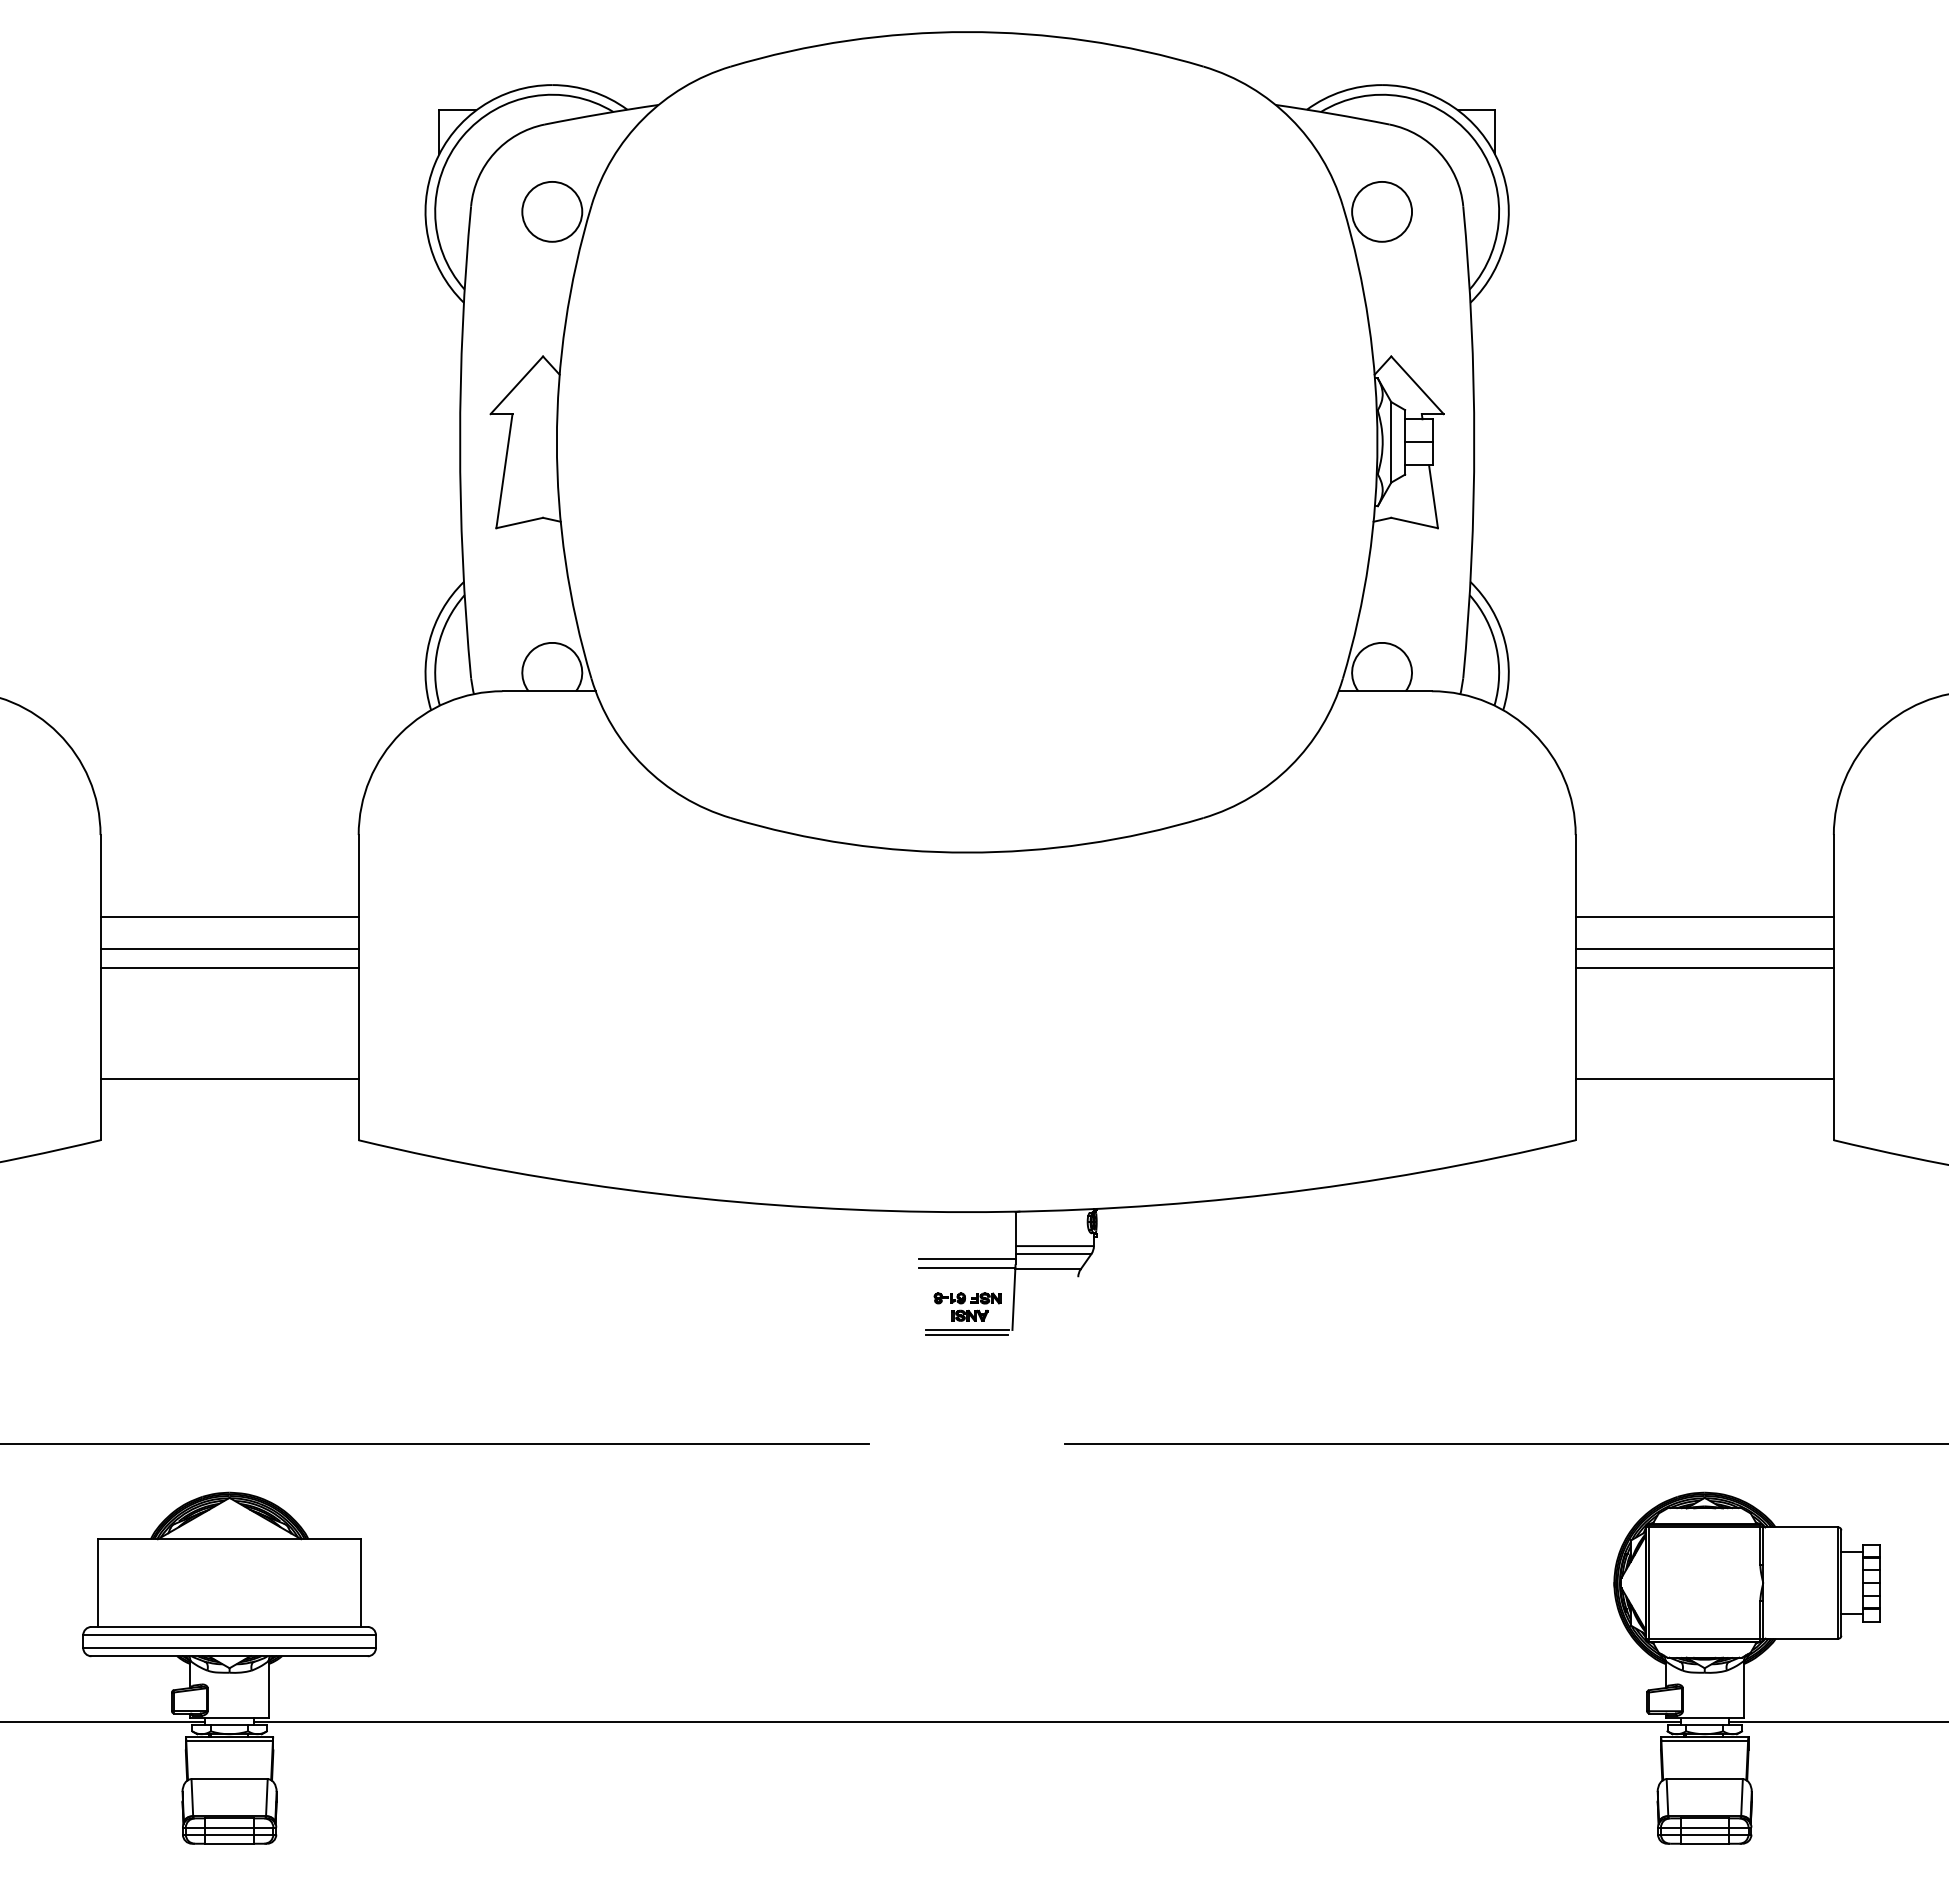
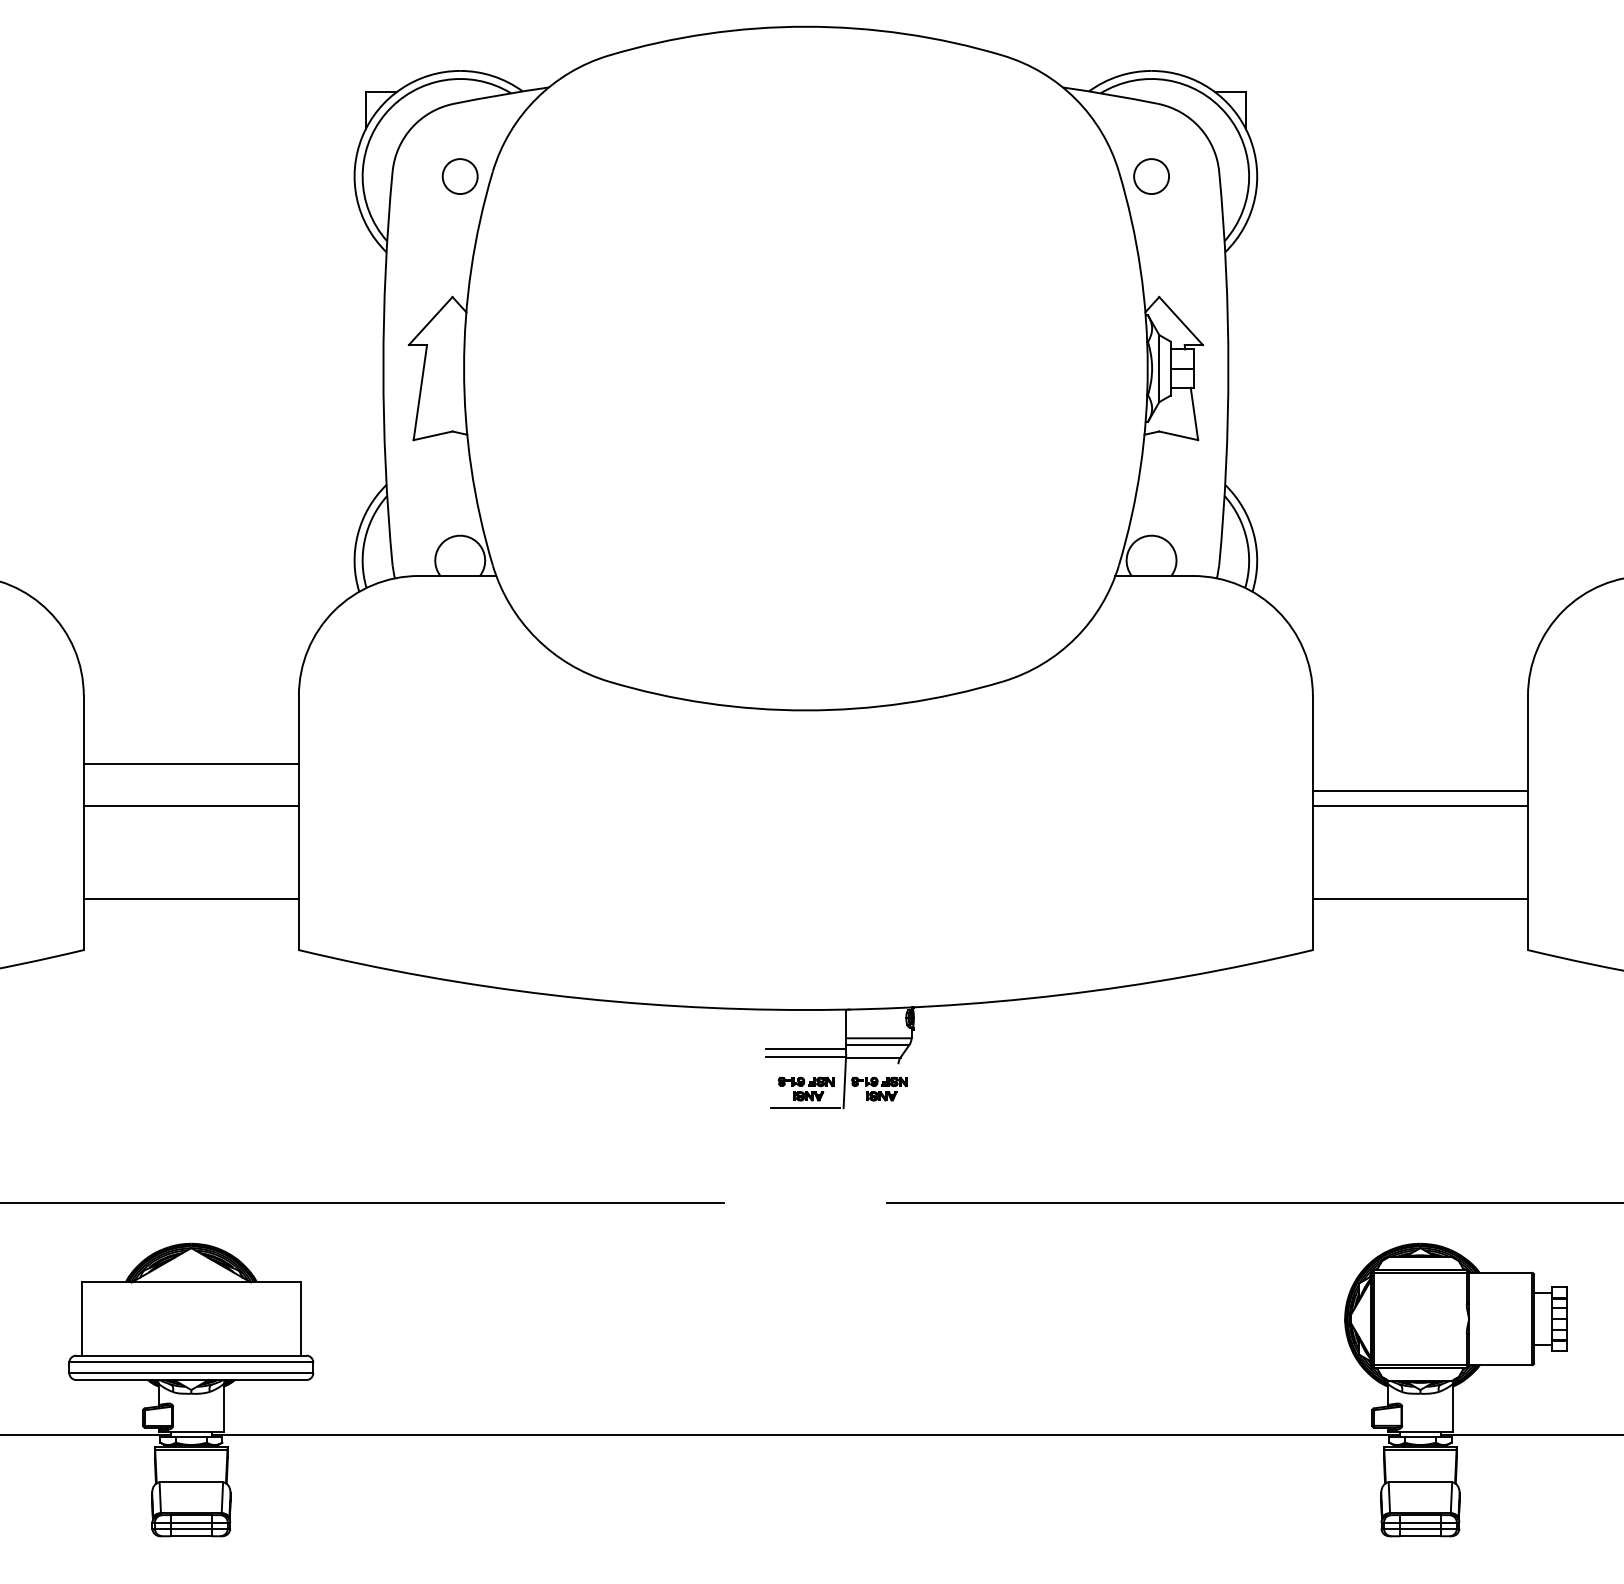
circle: (552, 211) -> (460, 176), size x0.7
circle: (1382, 211) -> (1151, 176), size x0.7
line: (1704, 916) -> (1420, 763), removed
line: (229, 949) -> (191, 791), removed
part: (1055, 1306) -> (879, 1088), added
line: (966, 1335) -> (805, 1112), removed

